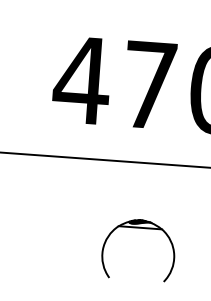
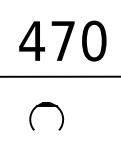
part: (139, 227) -> (46, 106), moved

